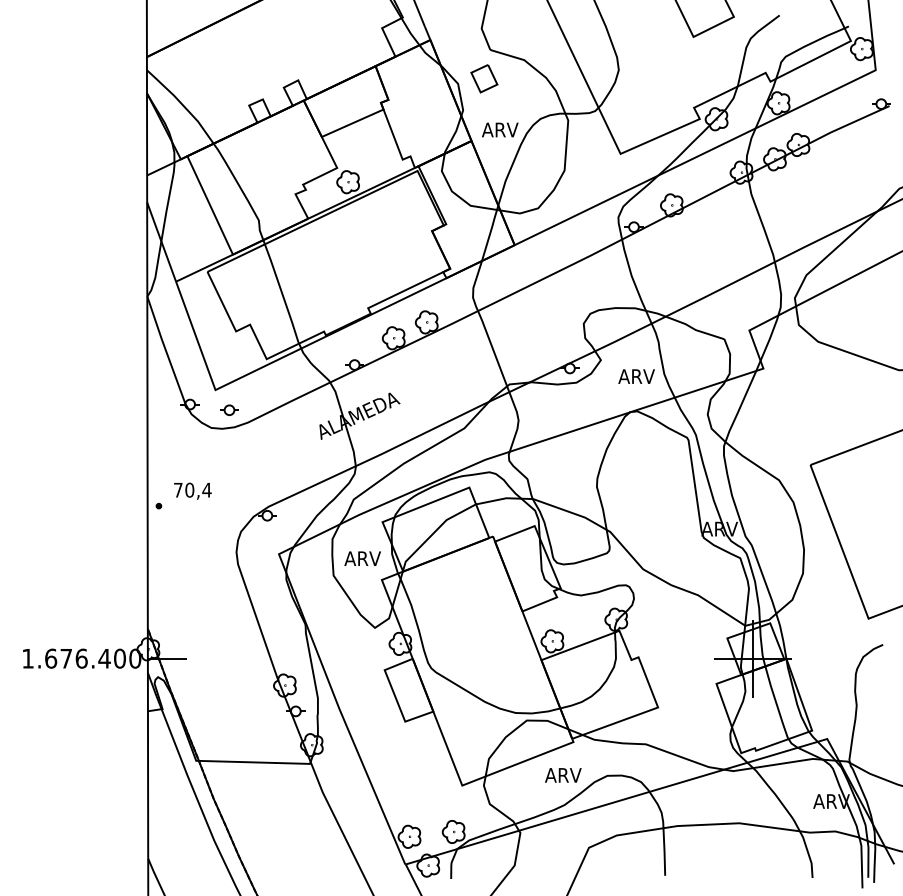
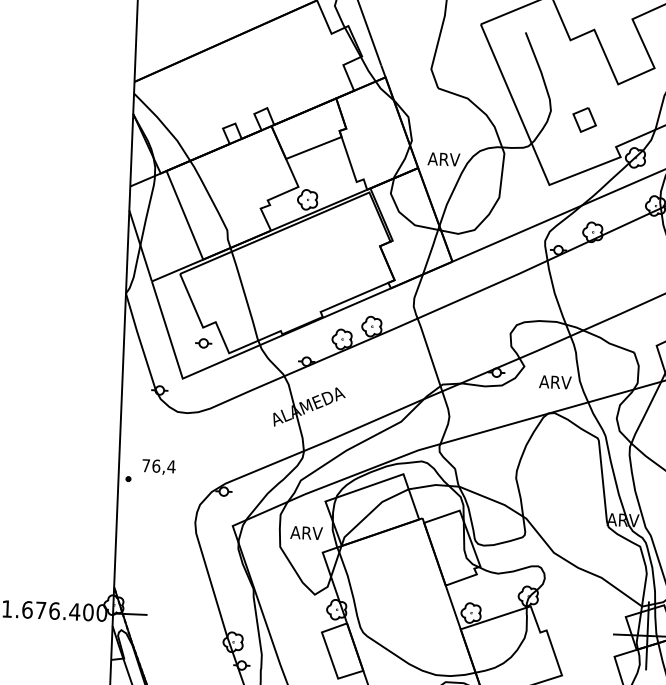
part: (484, 78) -> (584, 119), moved
part: (229, 409) -> (203, 342), moved
text: (189, 489) -> (156, 465), 70,4 -> 76,4

